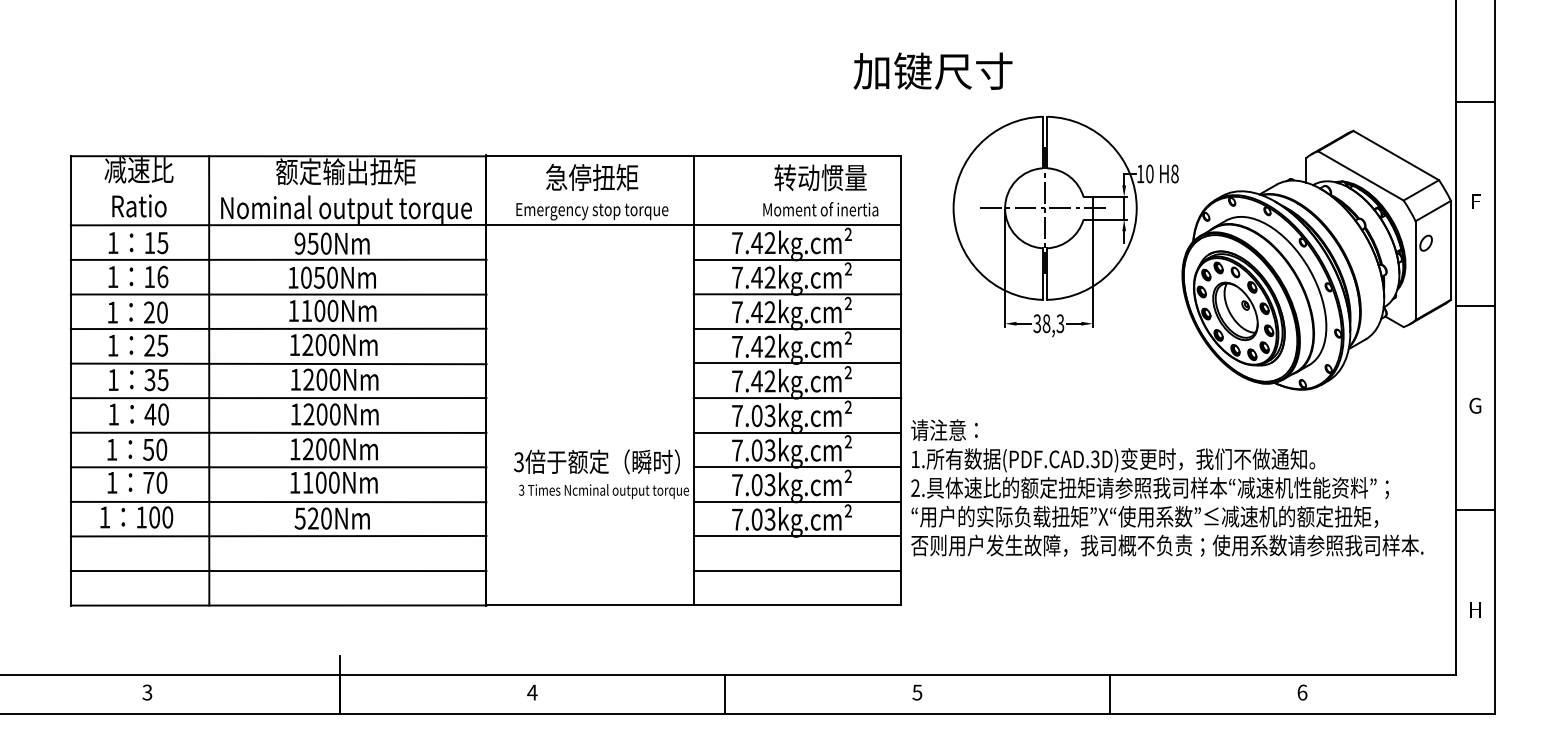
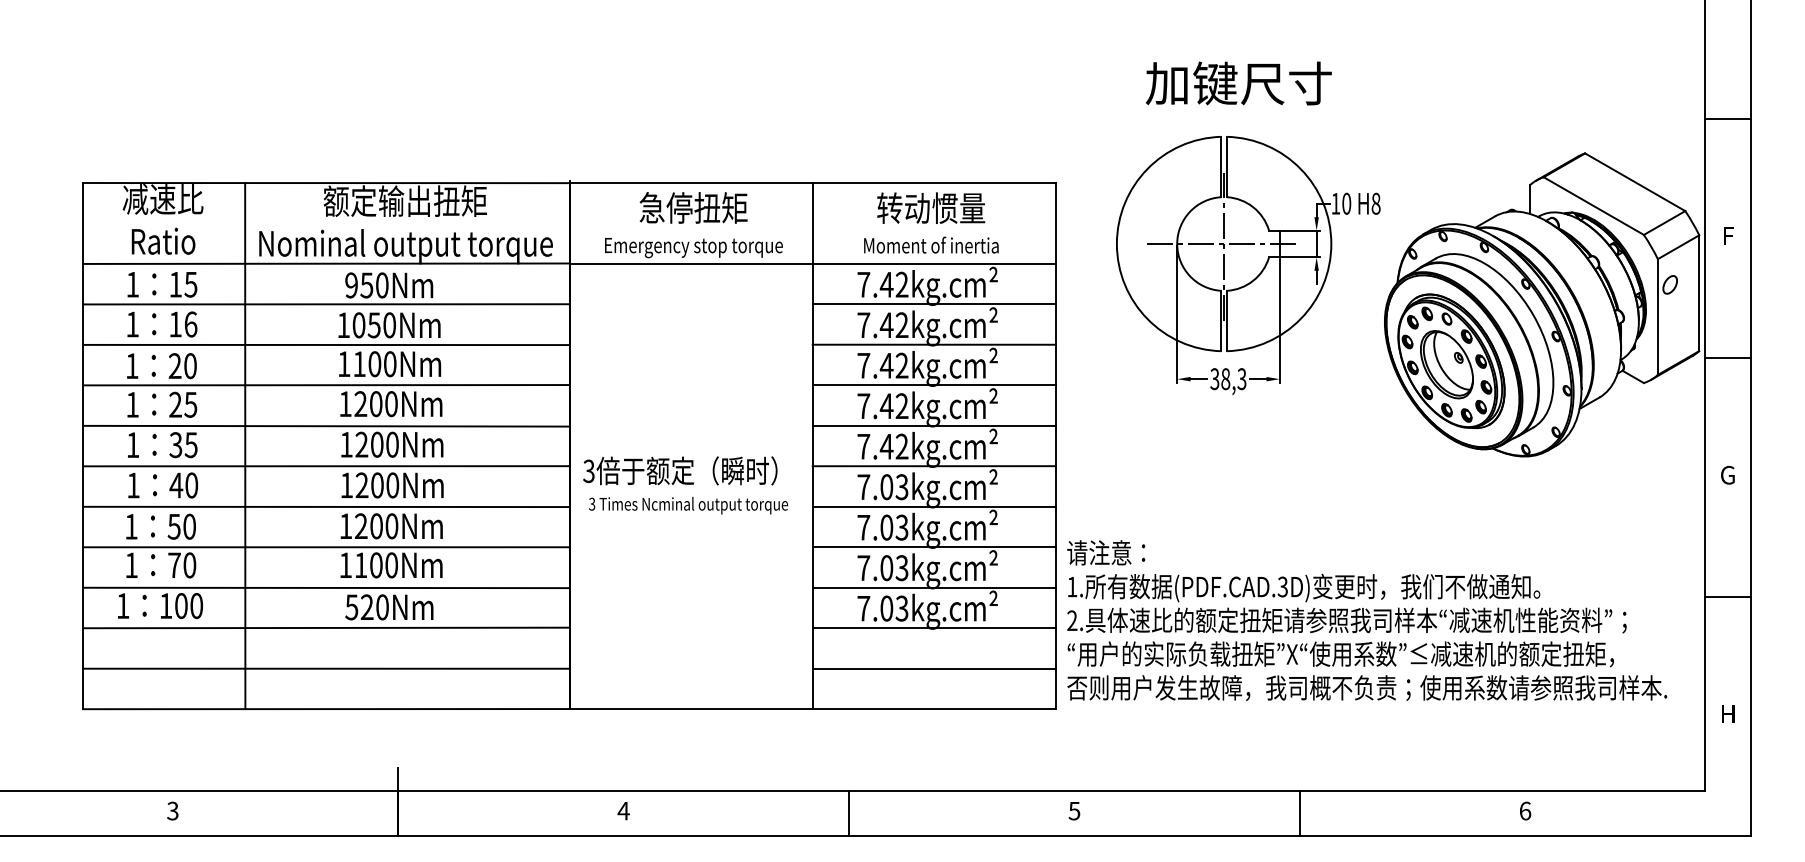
text: (932, 71) -> (1238, 83), moved
text: (820, 189) -> (931, 222), moved
text: (601, 474) -> (685, 485), moved
text: (1167, 487) -> (1367, 620), moved

